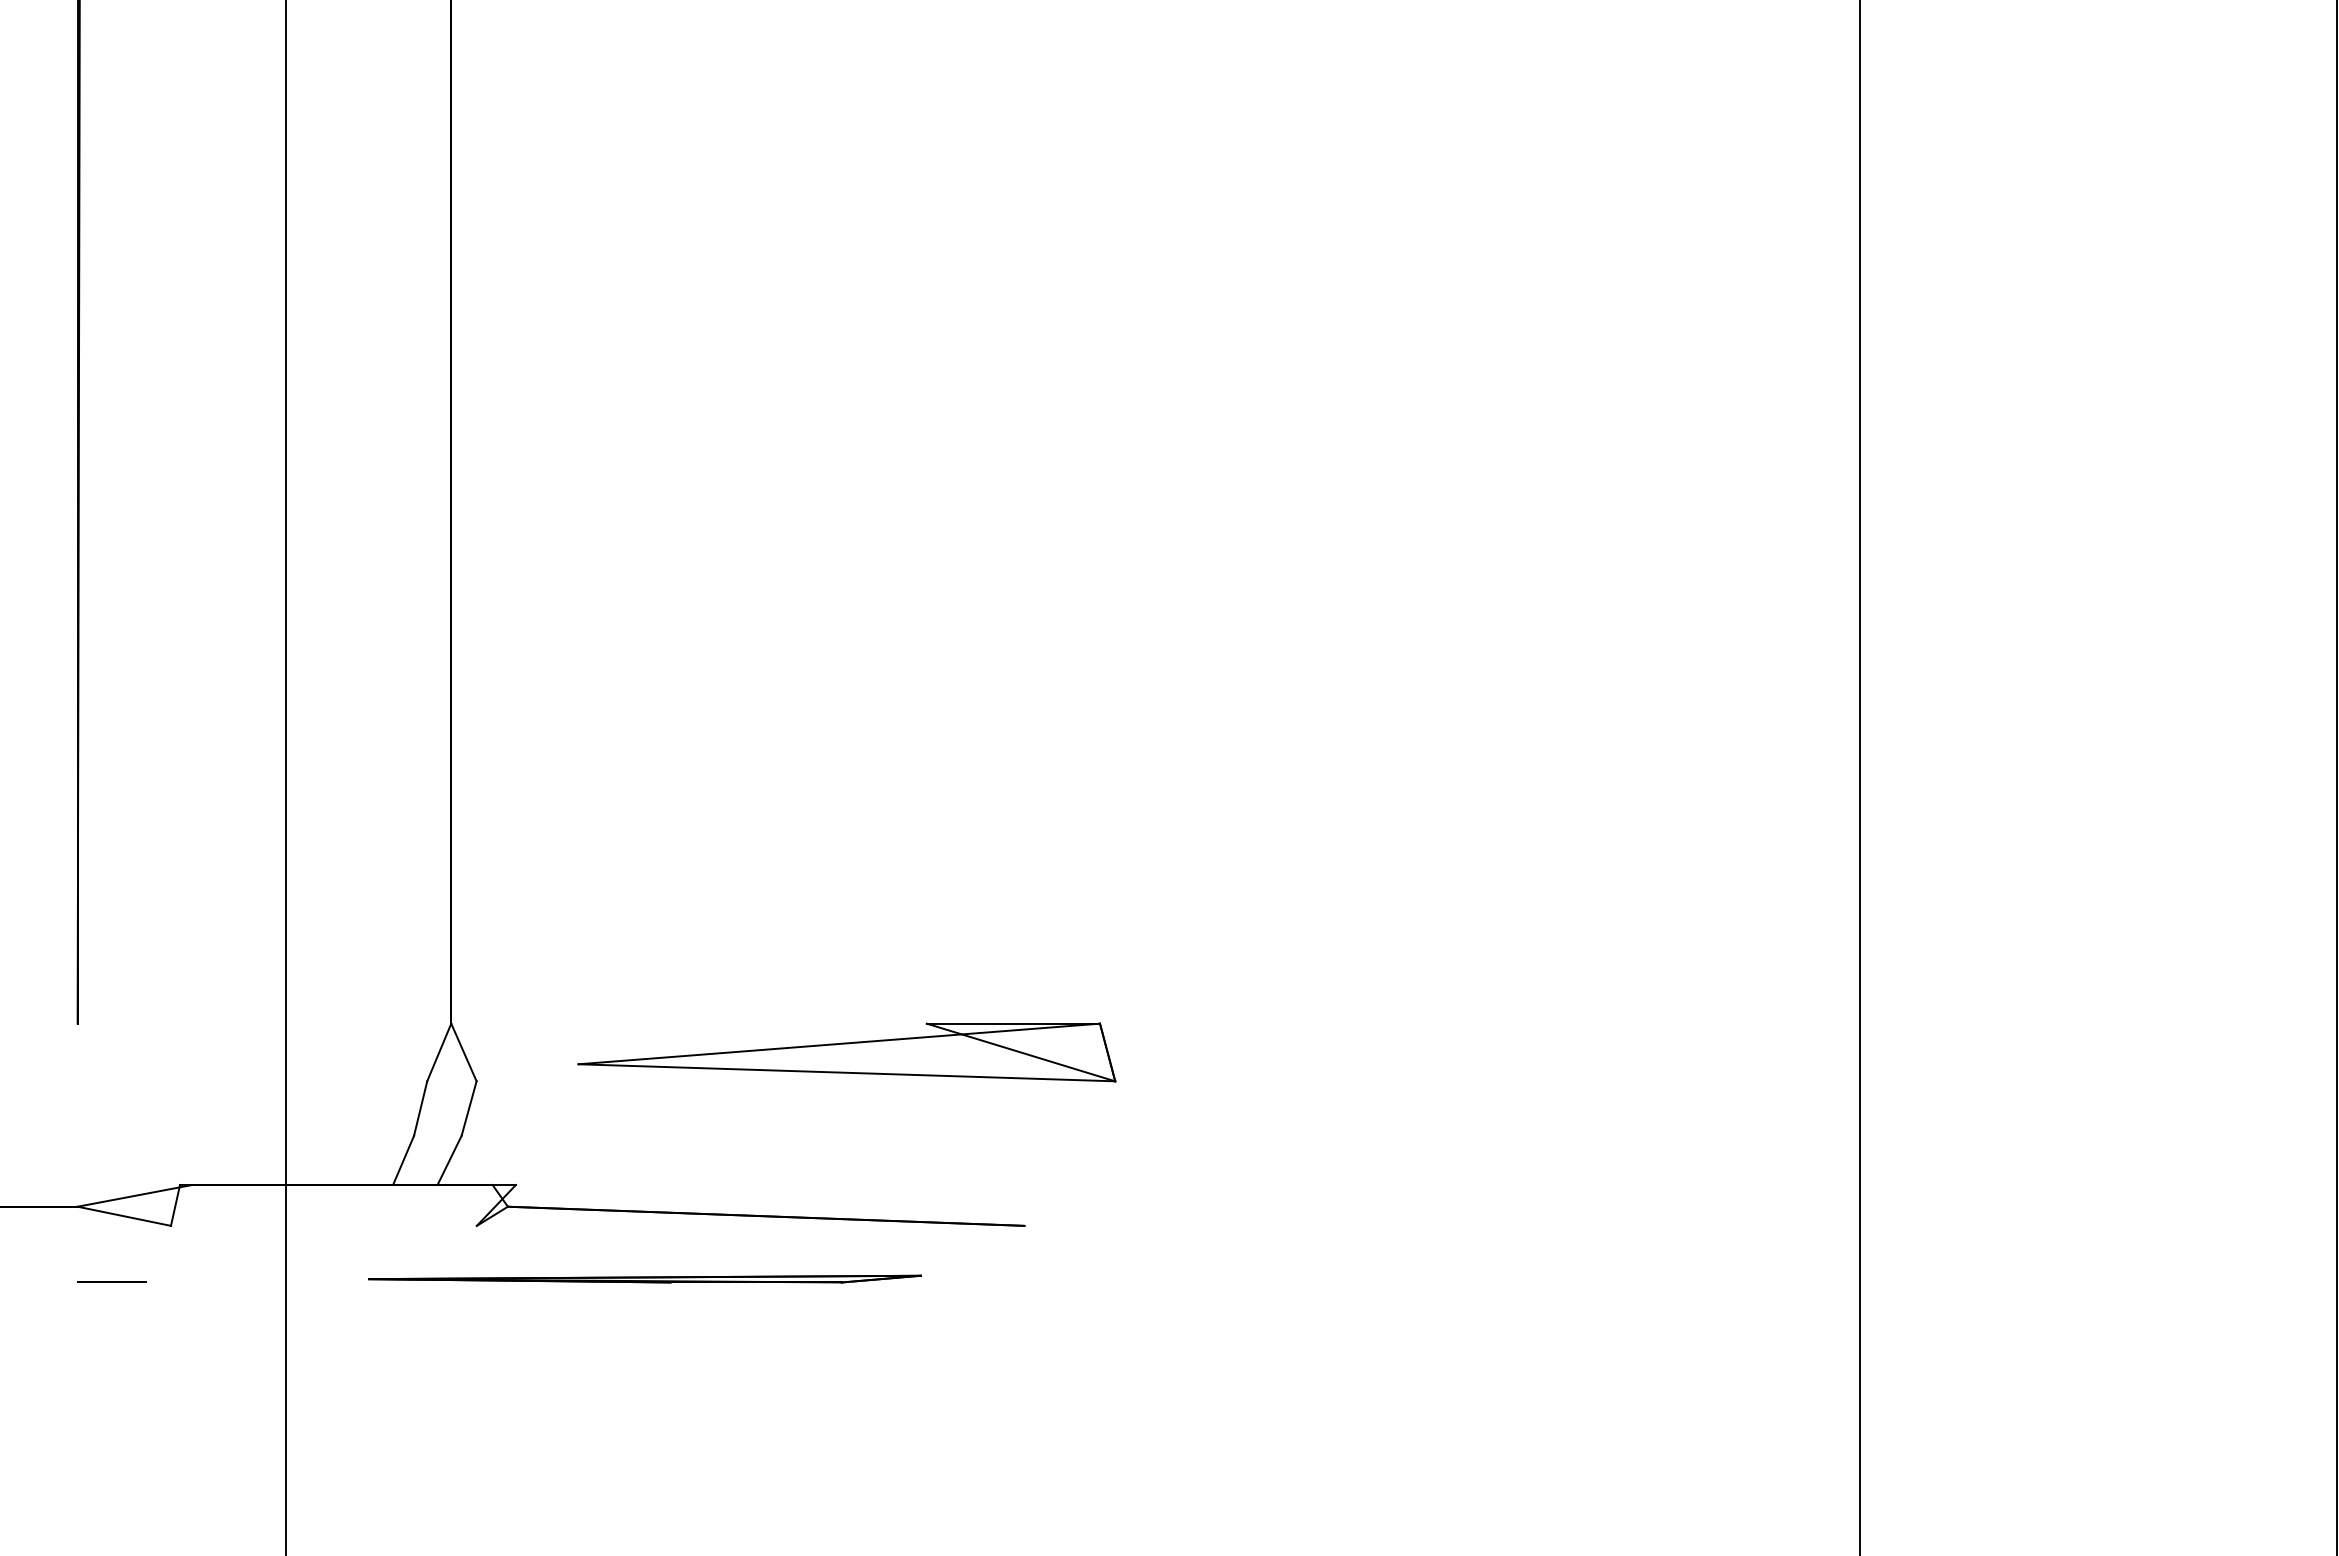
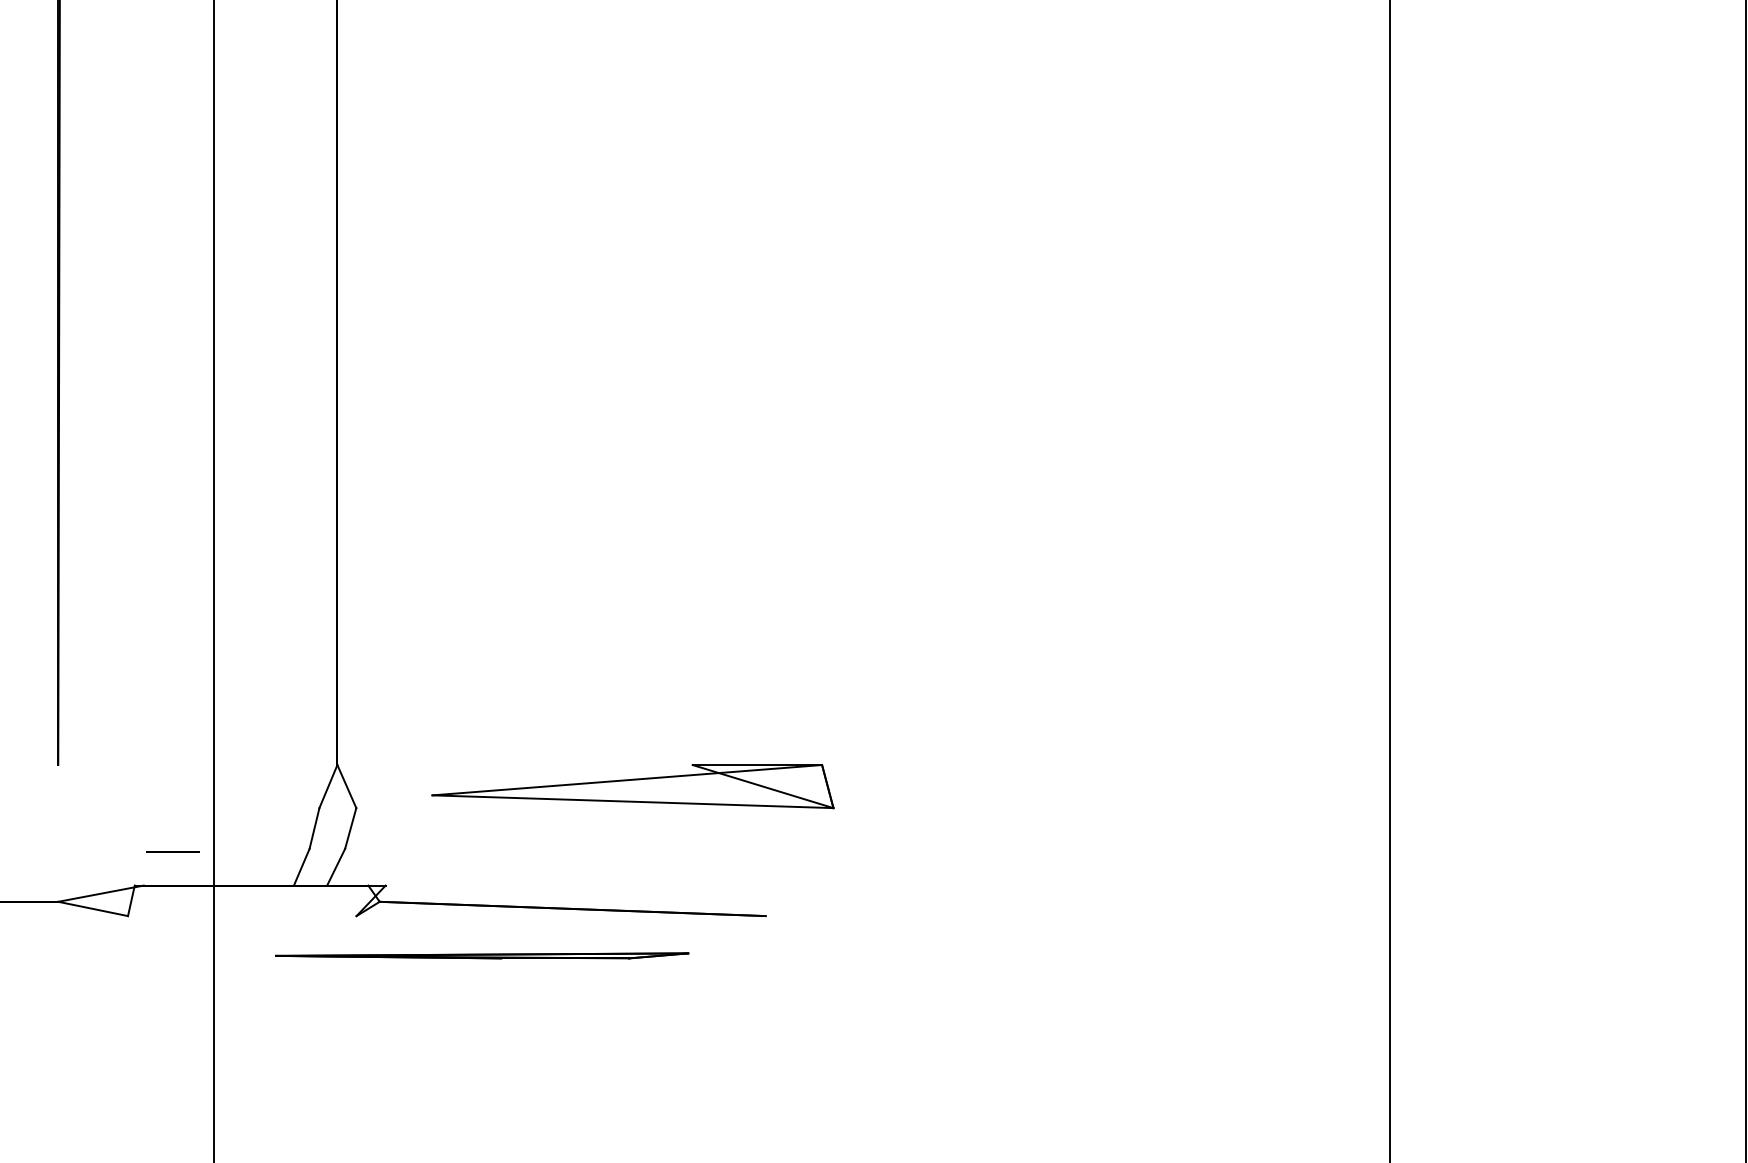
line: (111, 1281) -> (172, 851), moved

